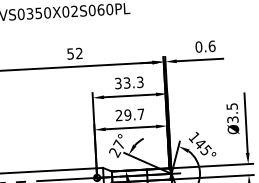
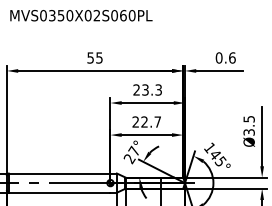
text: (79, 53) -> (99, 57), 52 -> 55
text: (118, 84) -> (136, 90), 33.3 -> 23.3
text: (127, 114) -> (144, 121), 29.7 -> 22.7

